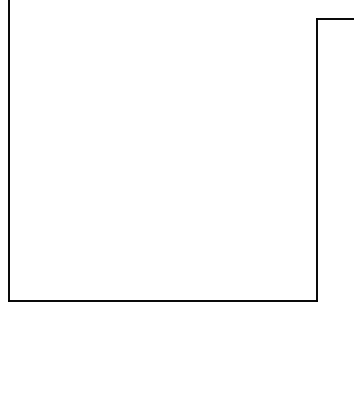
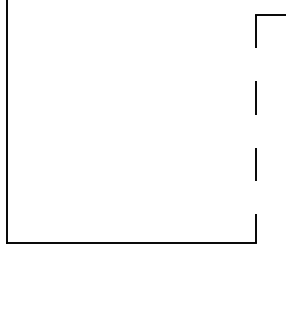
line: (316, 160) -> (255, 129), solid -> dashed

